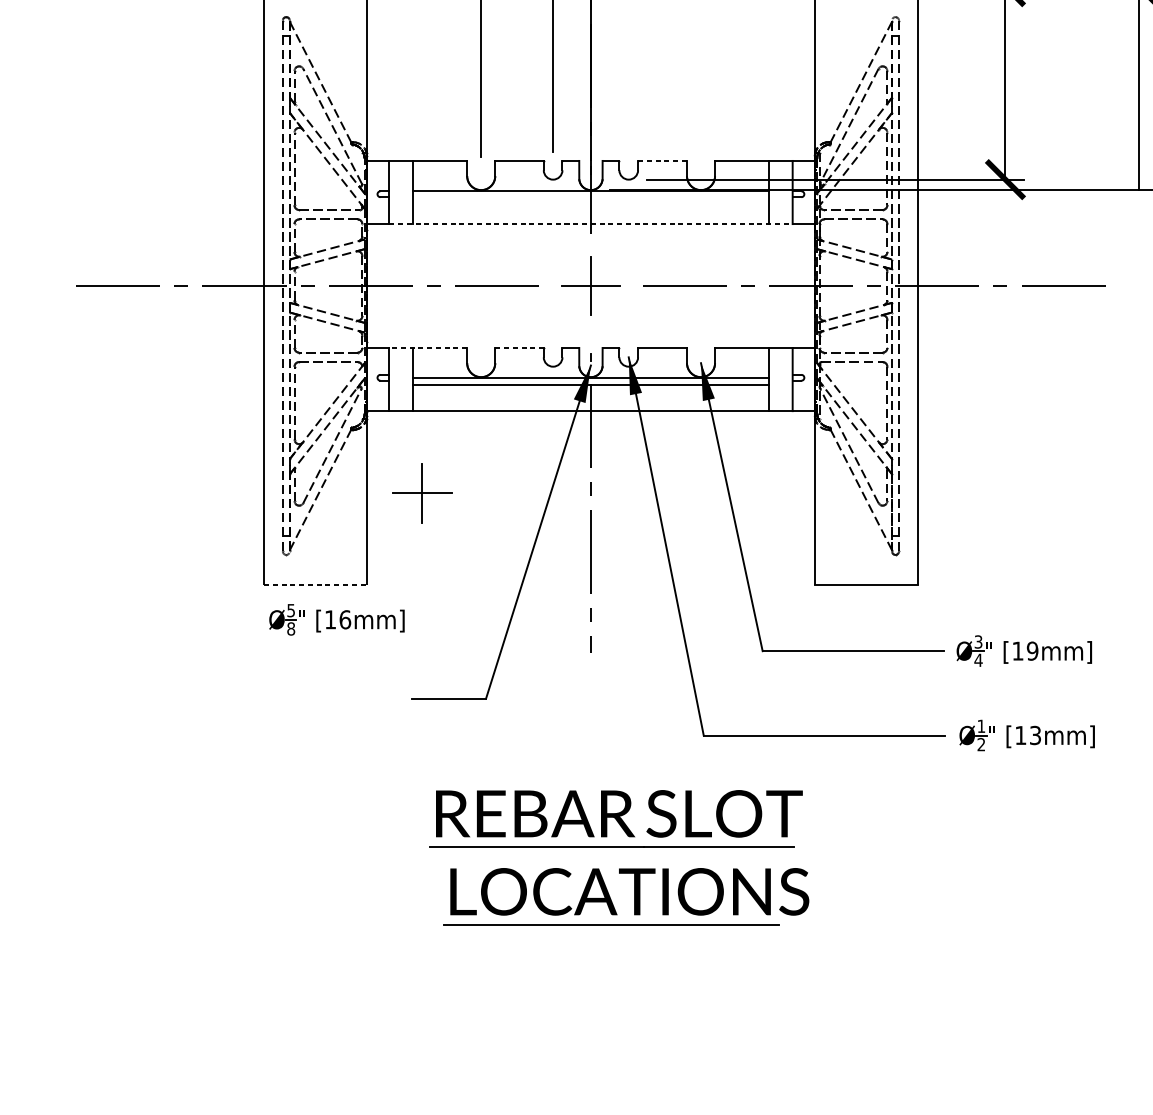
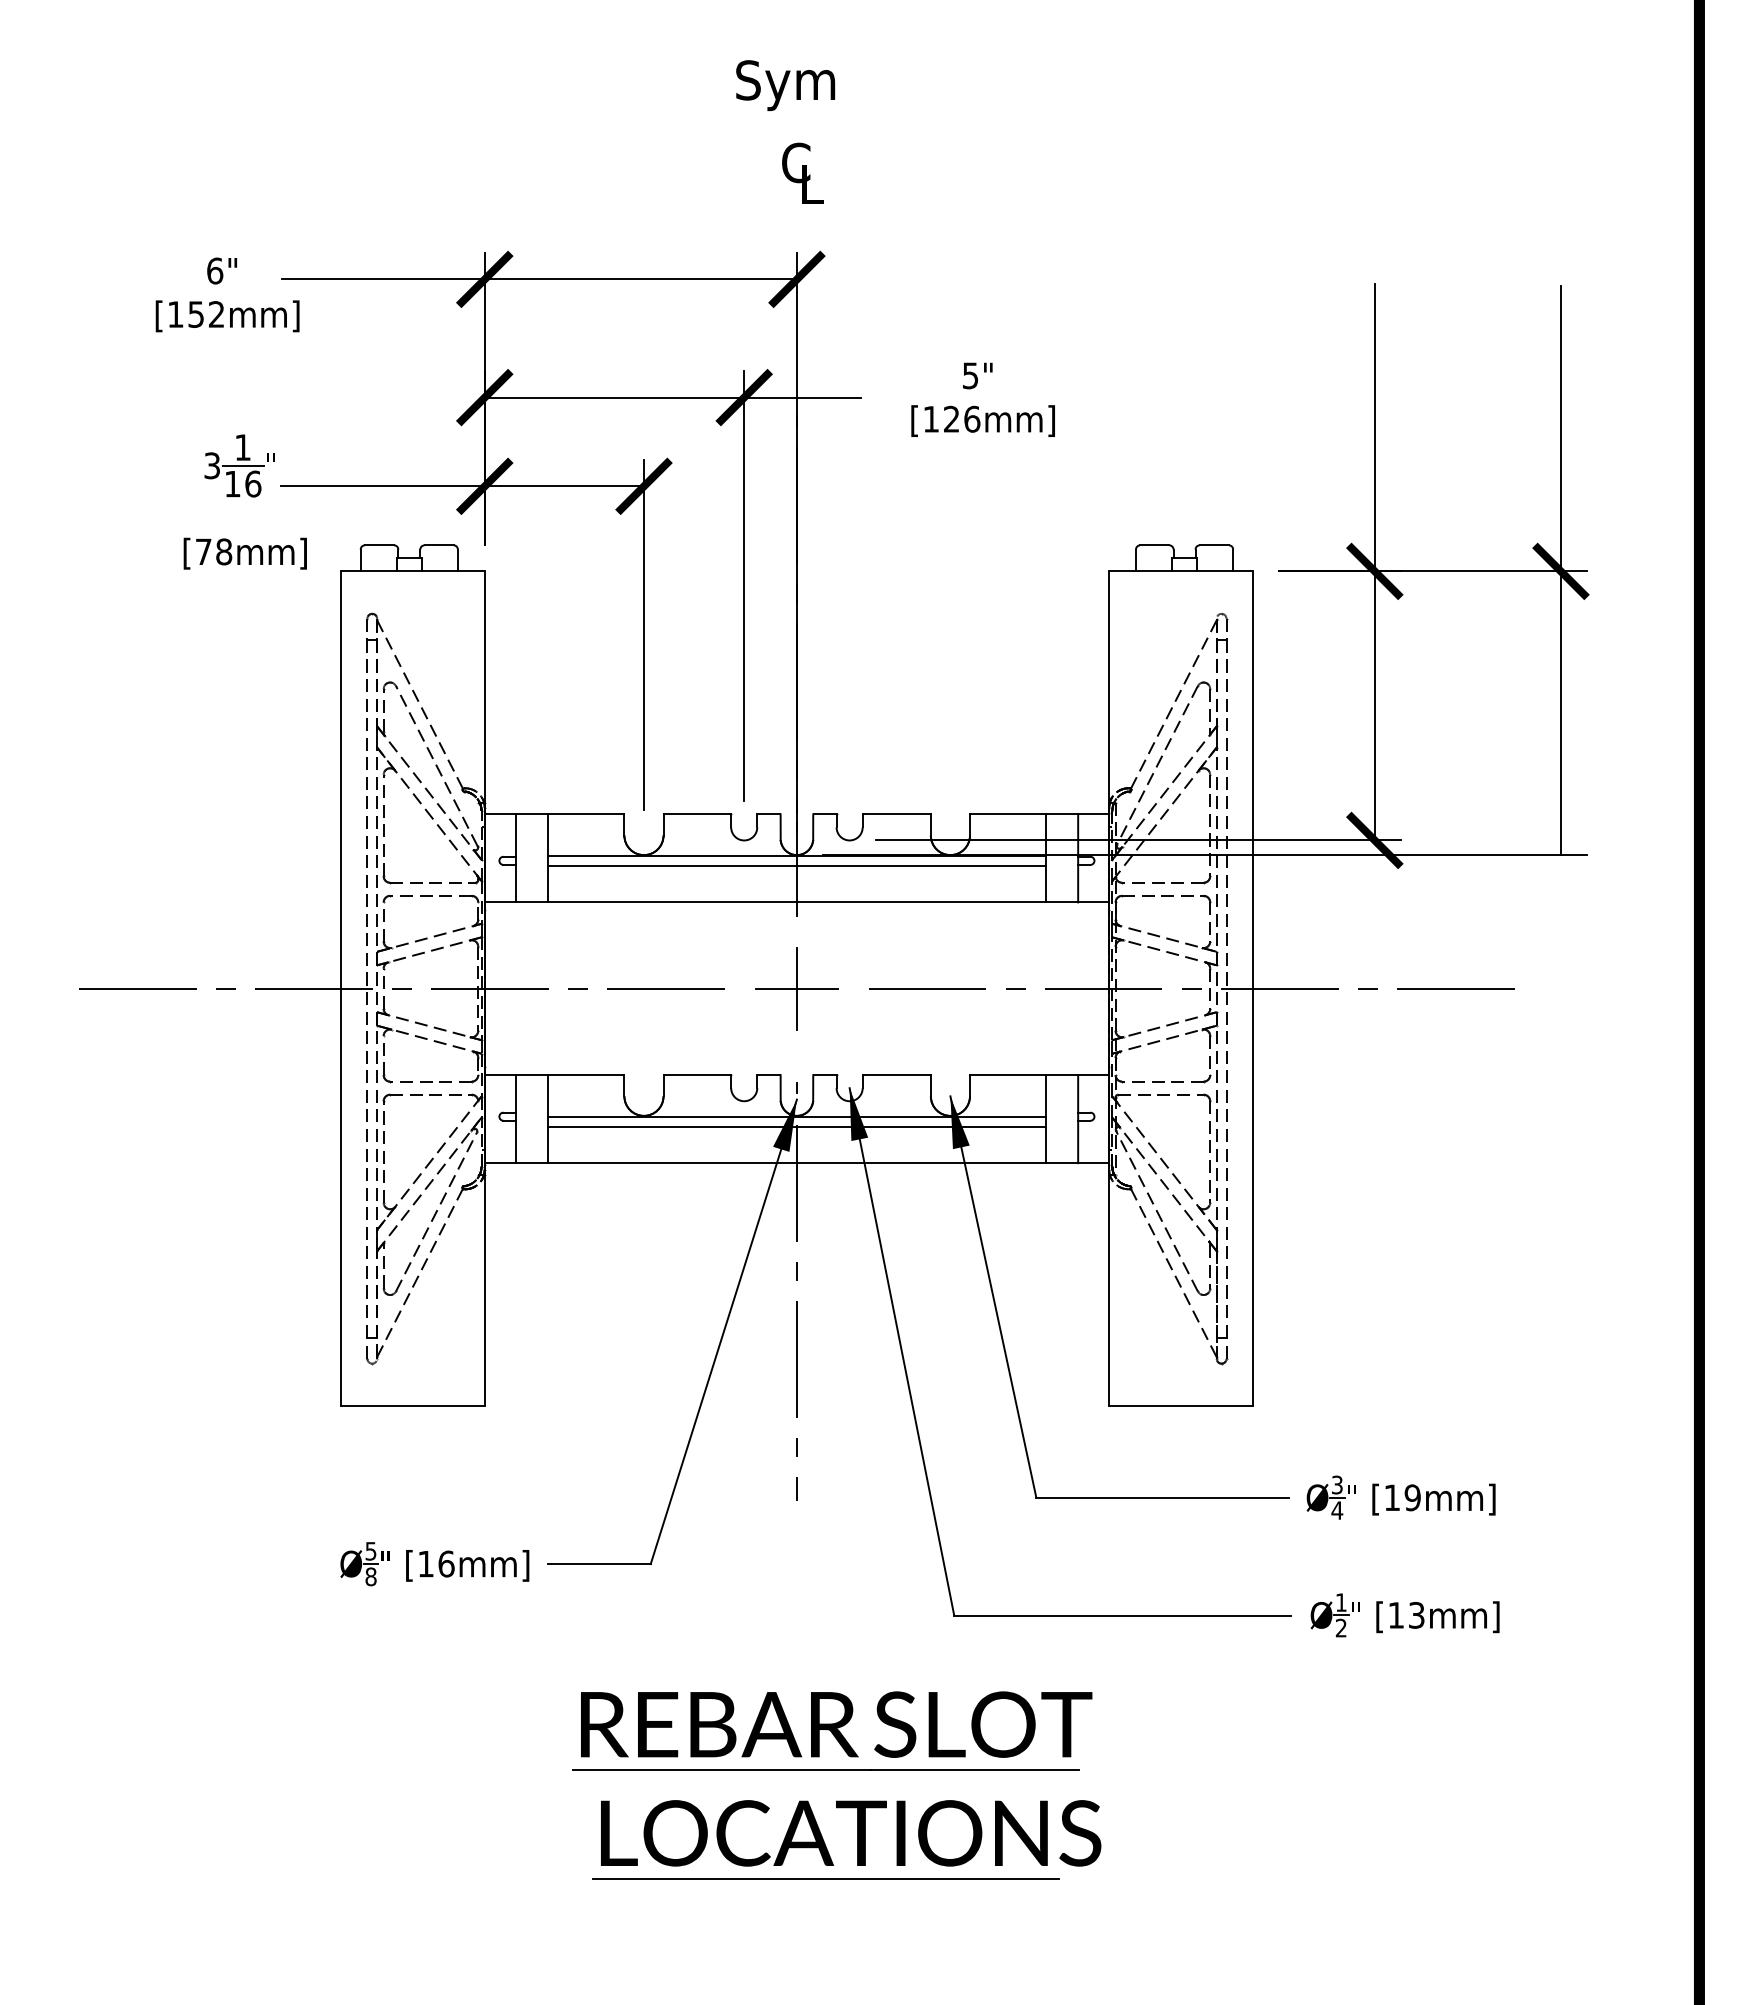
line: (662, 161) -> (896, 814), dashed -> solid
line: (590, 197) -> (796, 865), added
line: (591, 224) -> (797, 902), dashed -> solid
line: (427, 348) -> (569, 1075), dashed -> solid
line: (519, 348) -> (697, 1075), dashed -> solid
part: (422, 493) -> (561, 1277), removed
line: (315, 585) -> (413, 1406), dashed -> solid
part: (336, 620) -> (434, 1564), moved

